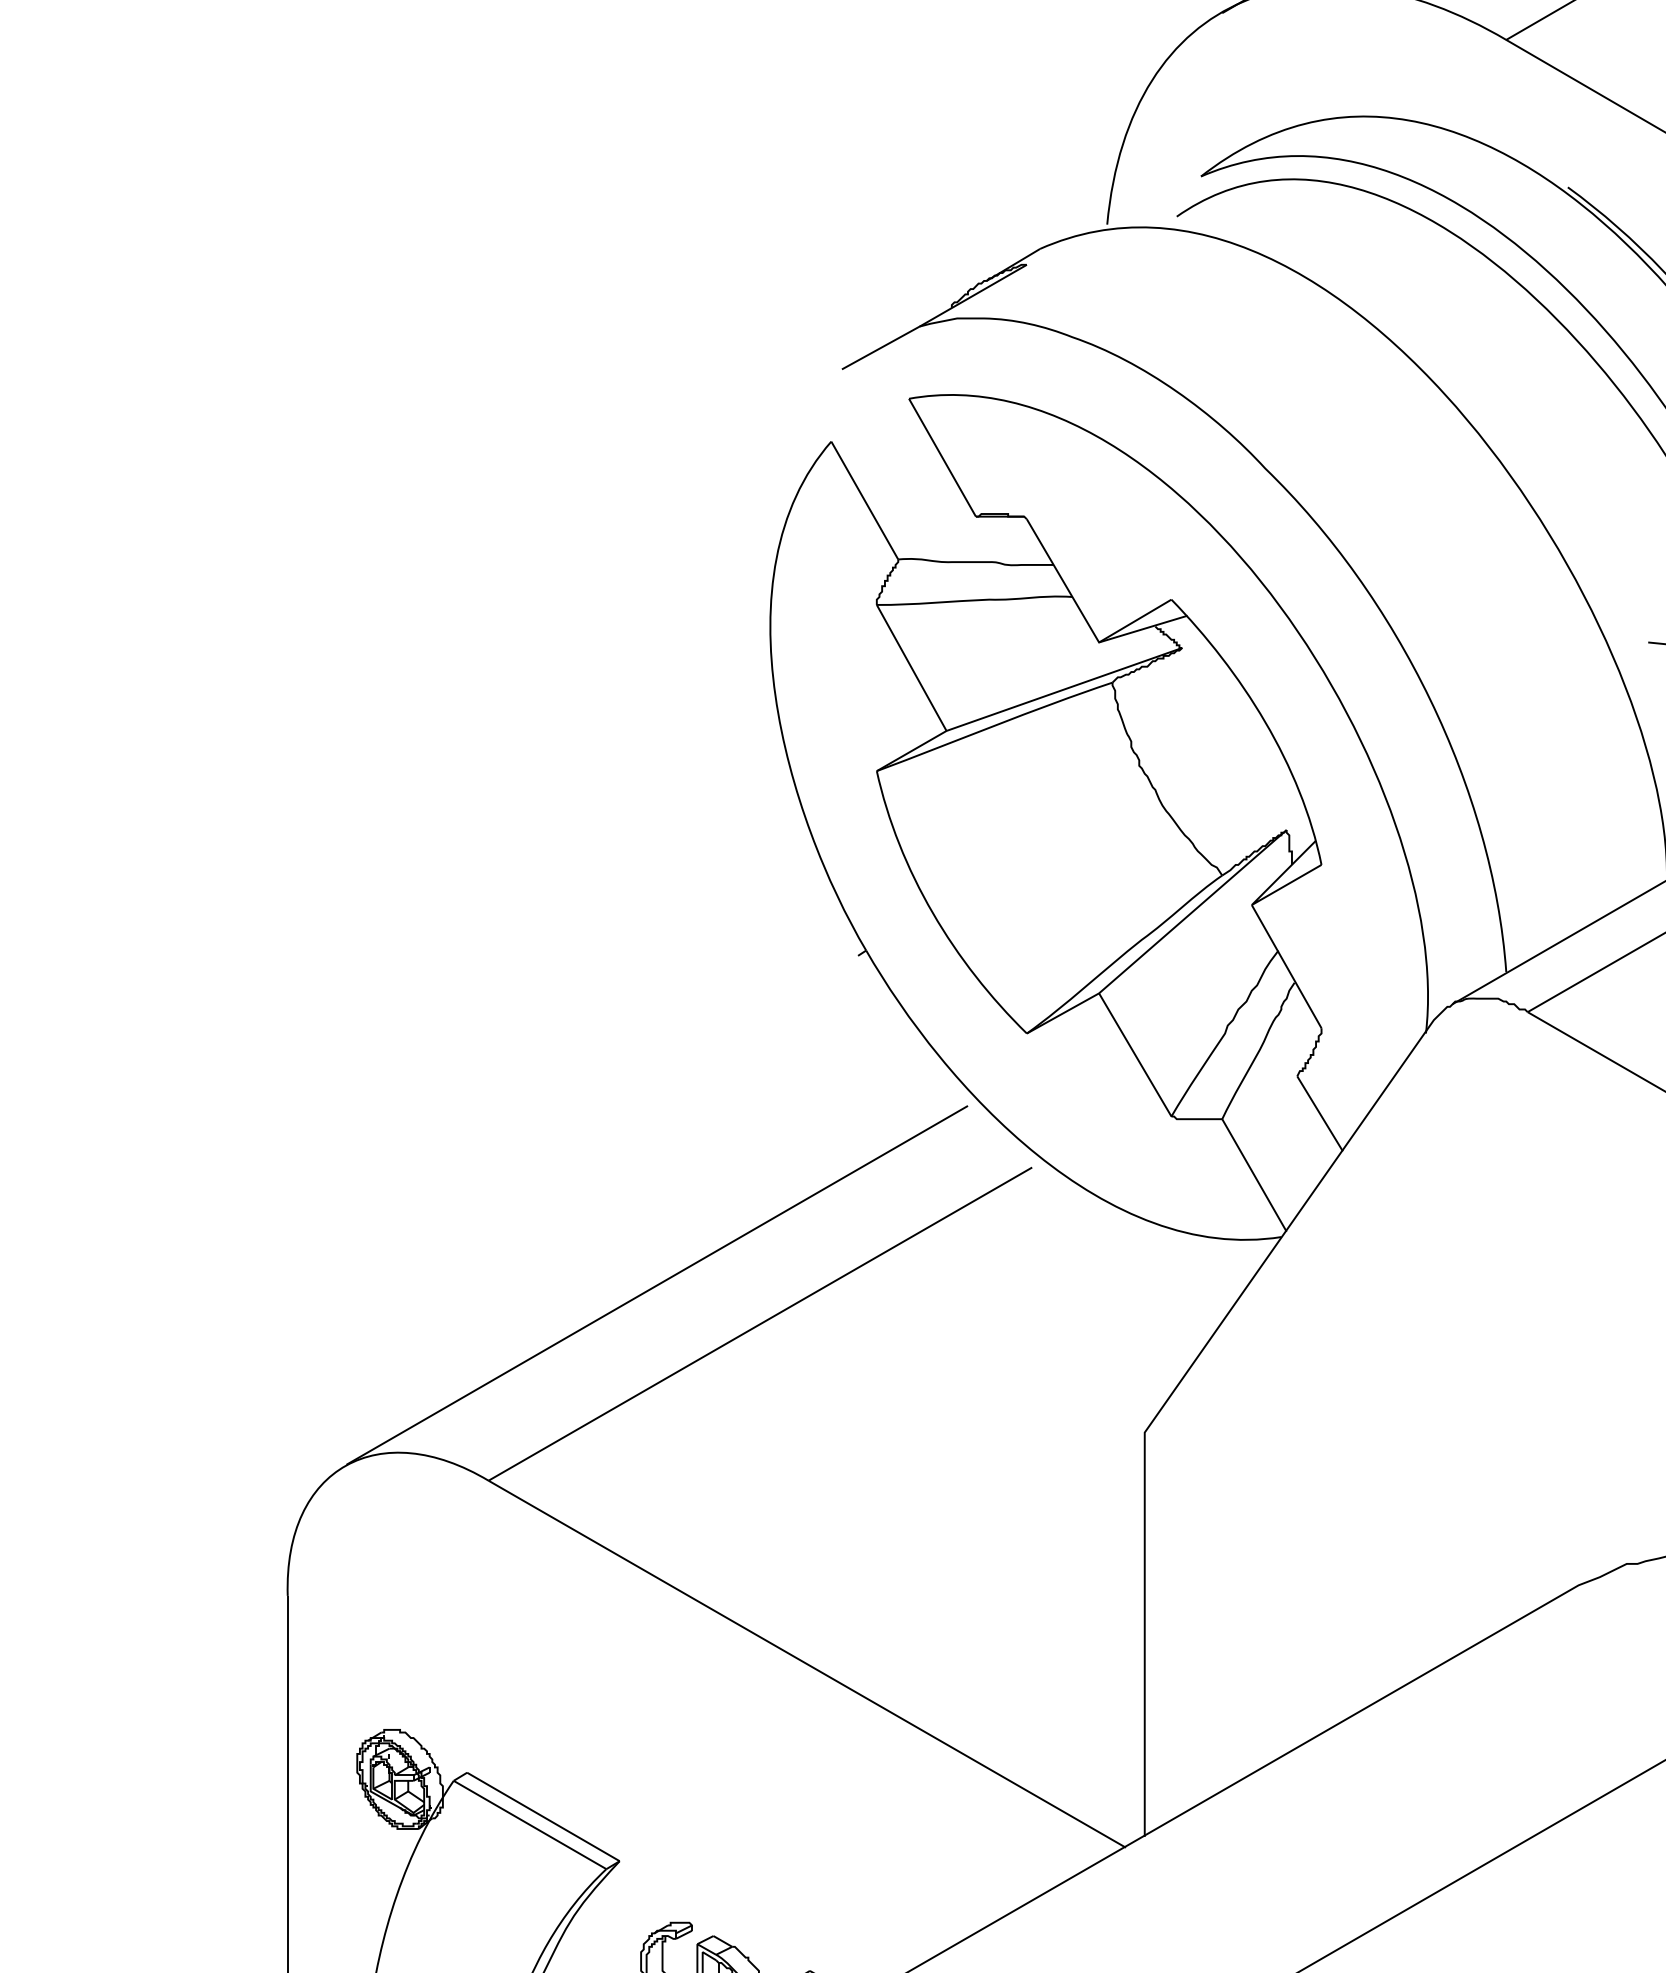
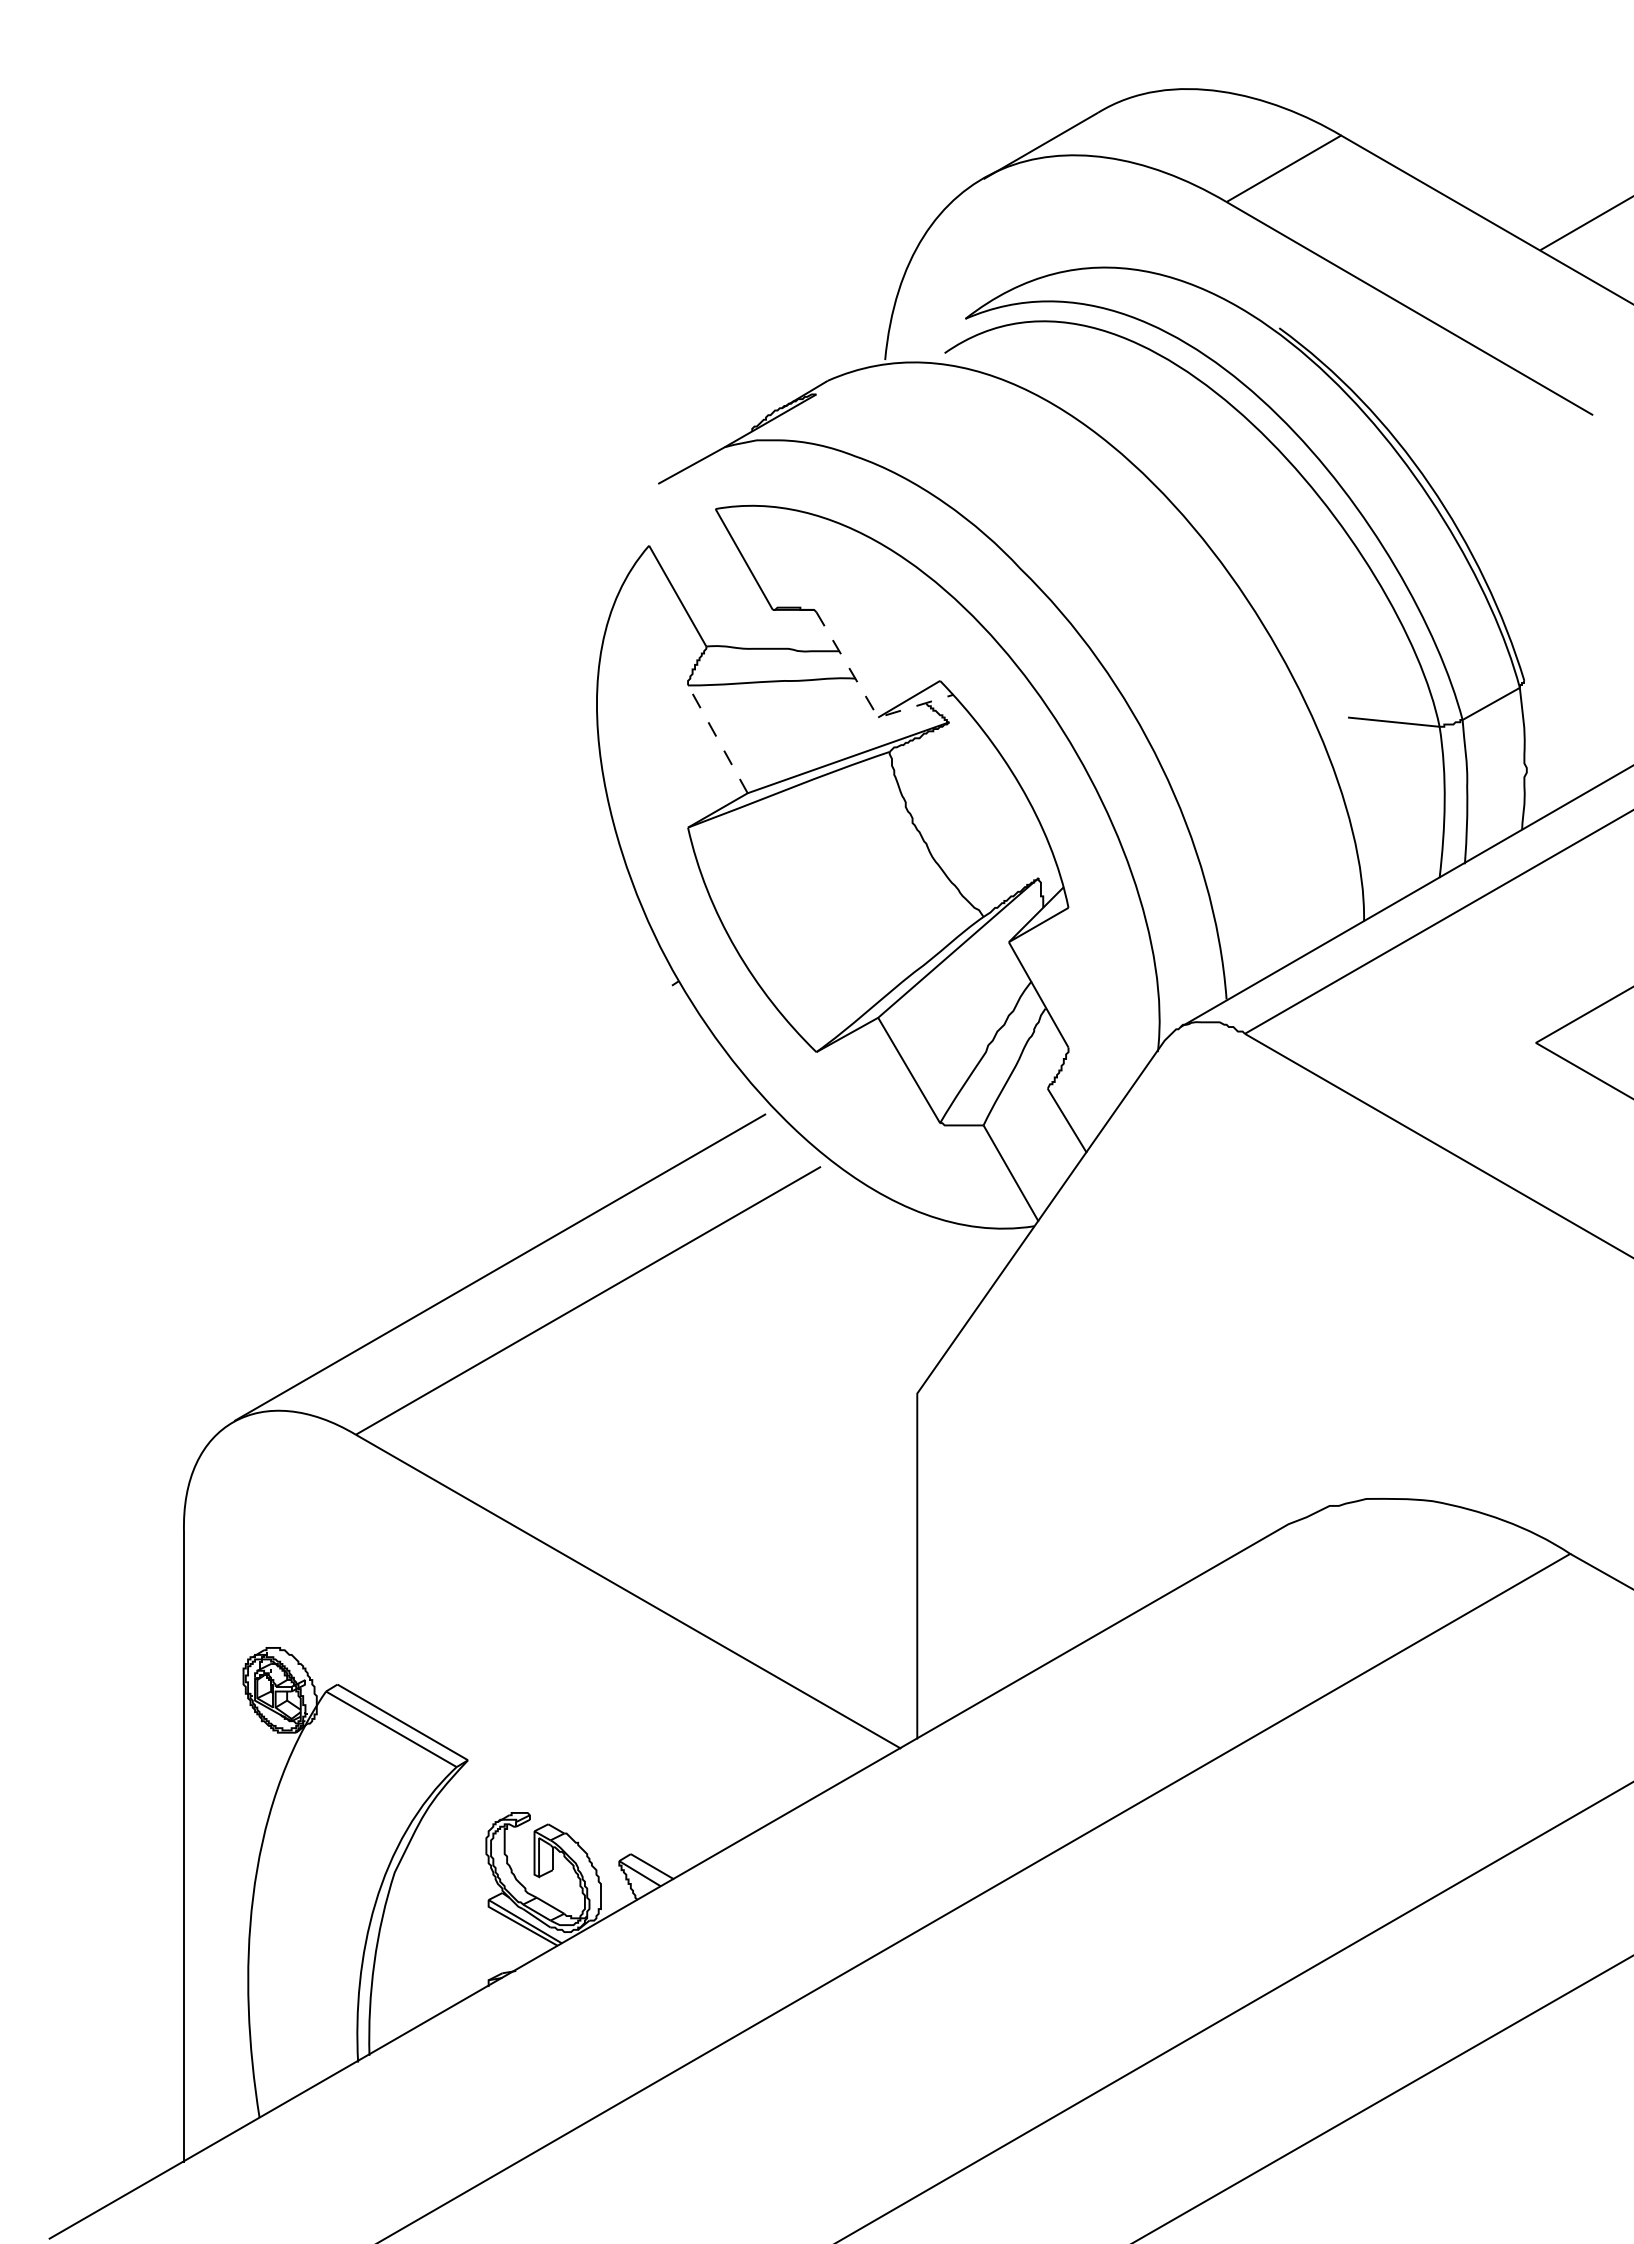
line: (1086, 621) -> (867, 699), solid -> dashed
line: (911, 668) -> (717, 739), solid -> dashed

